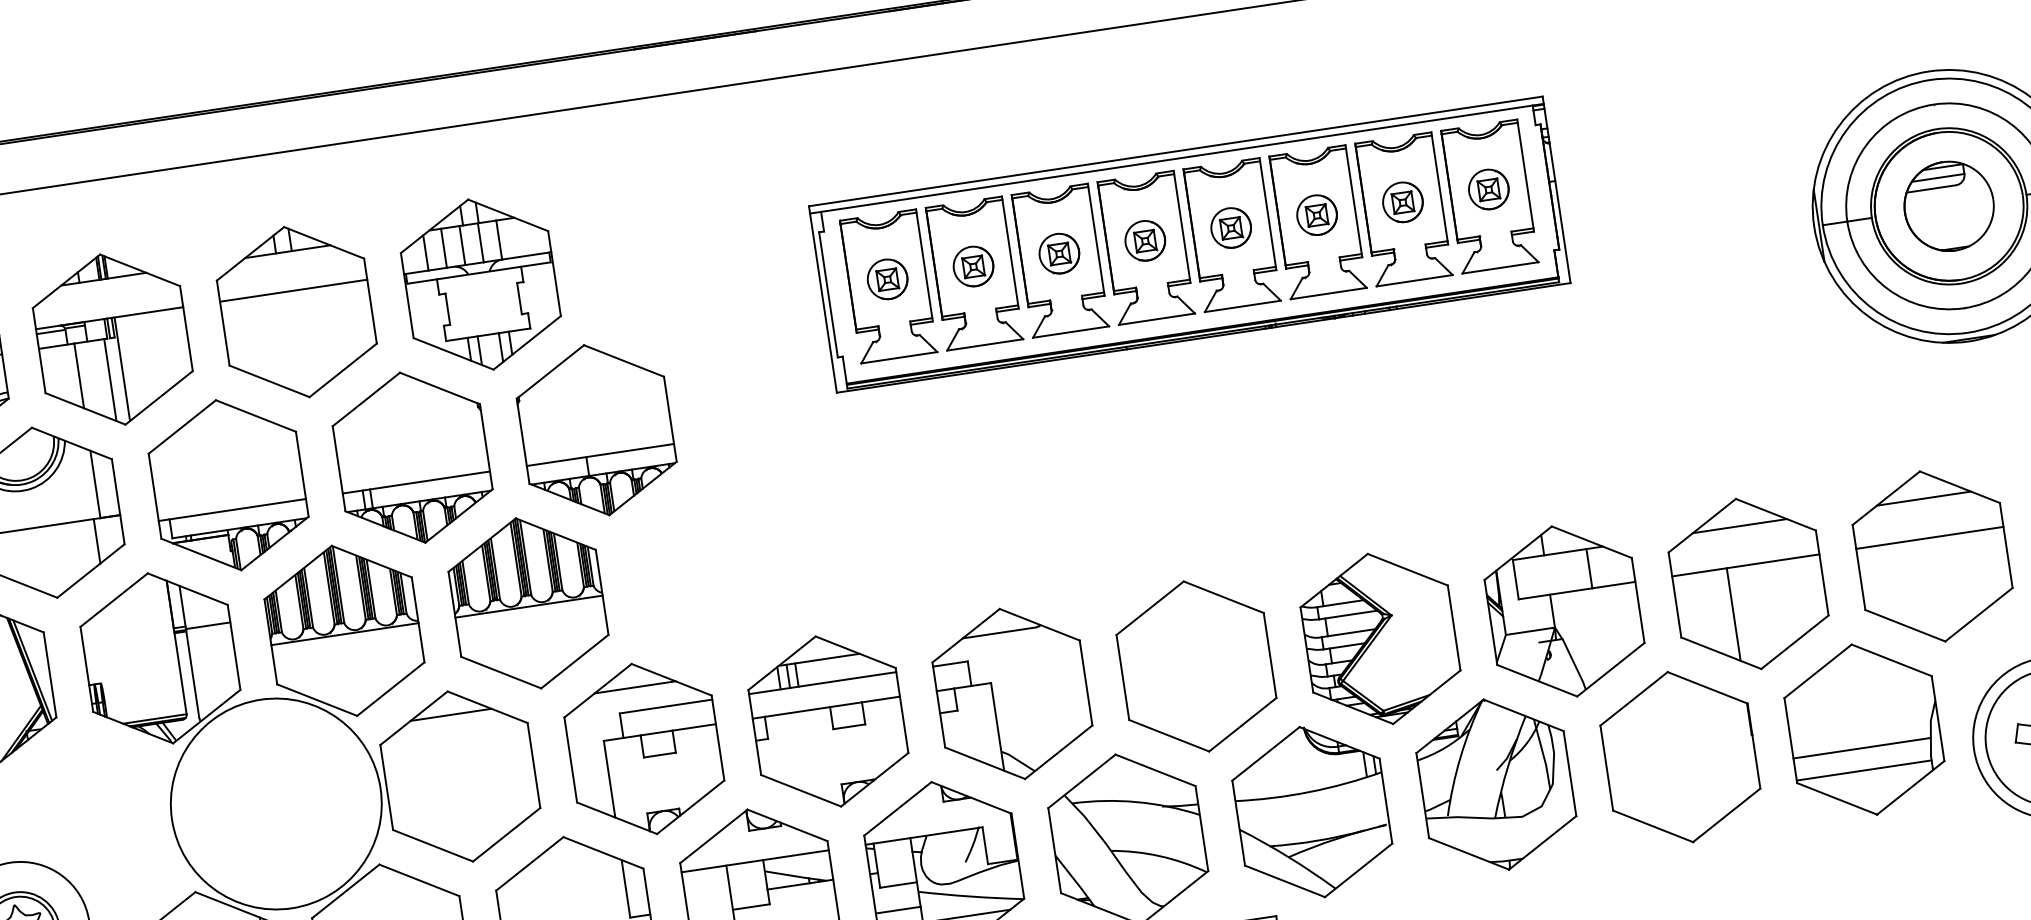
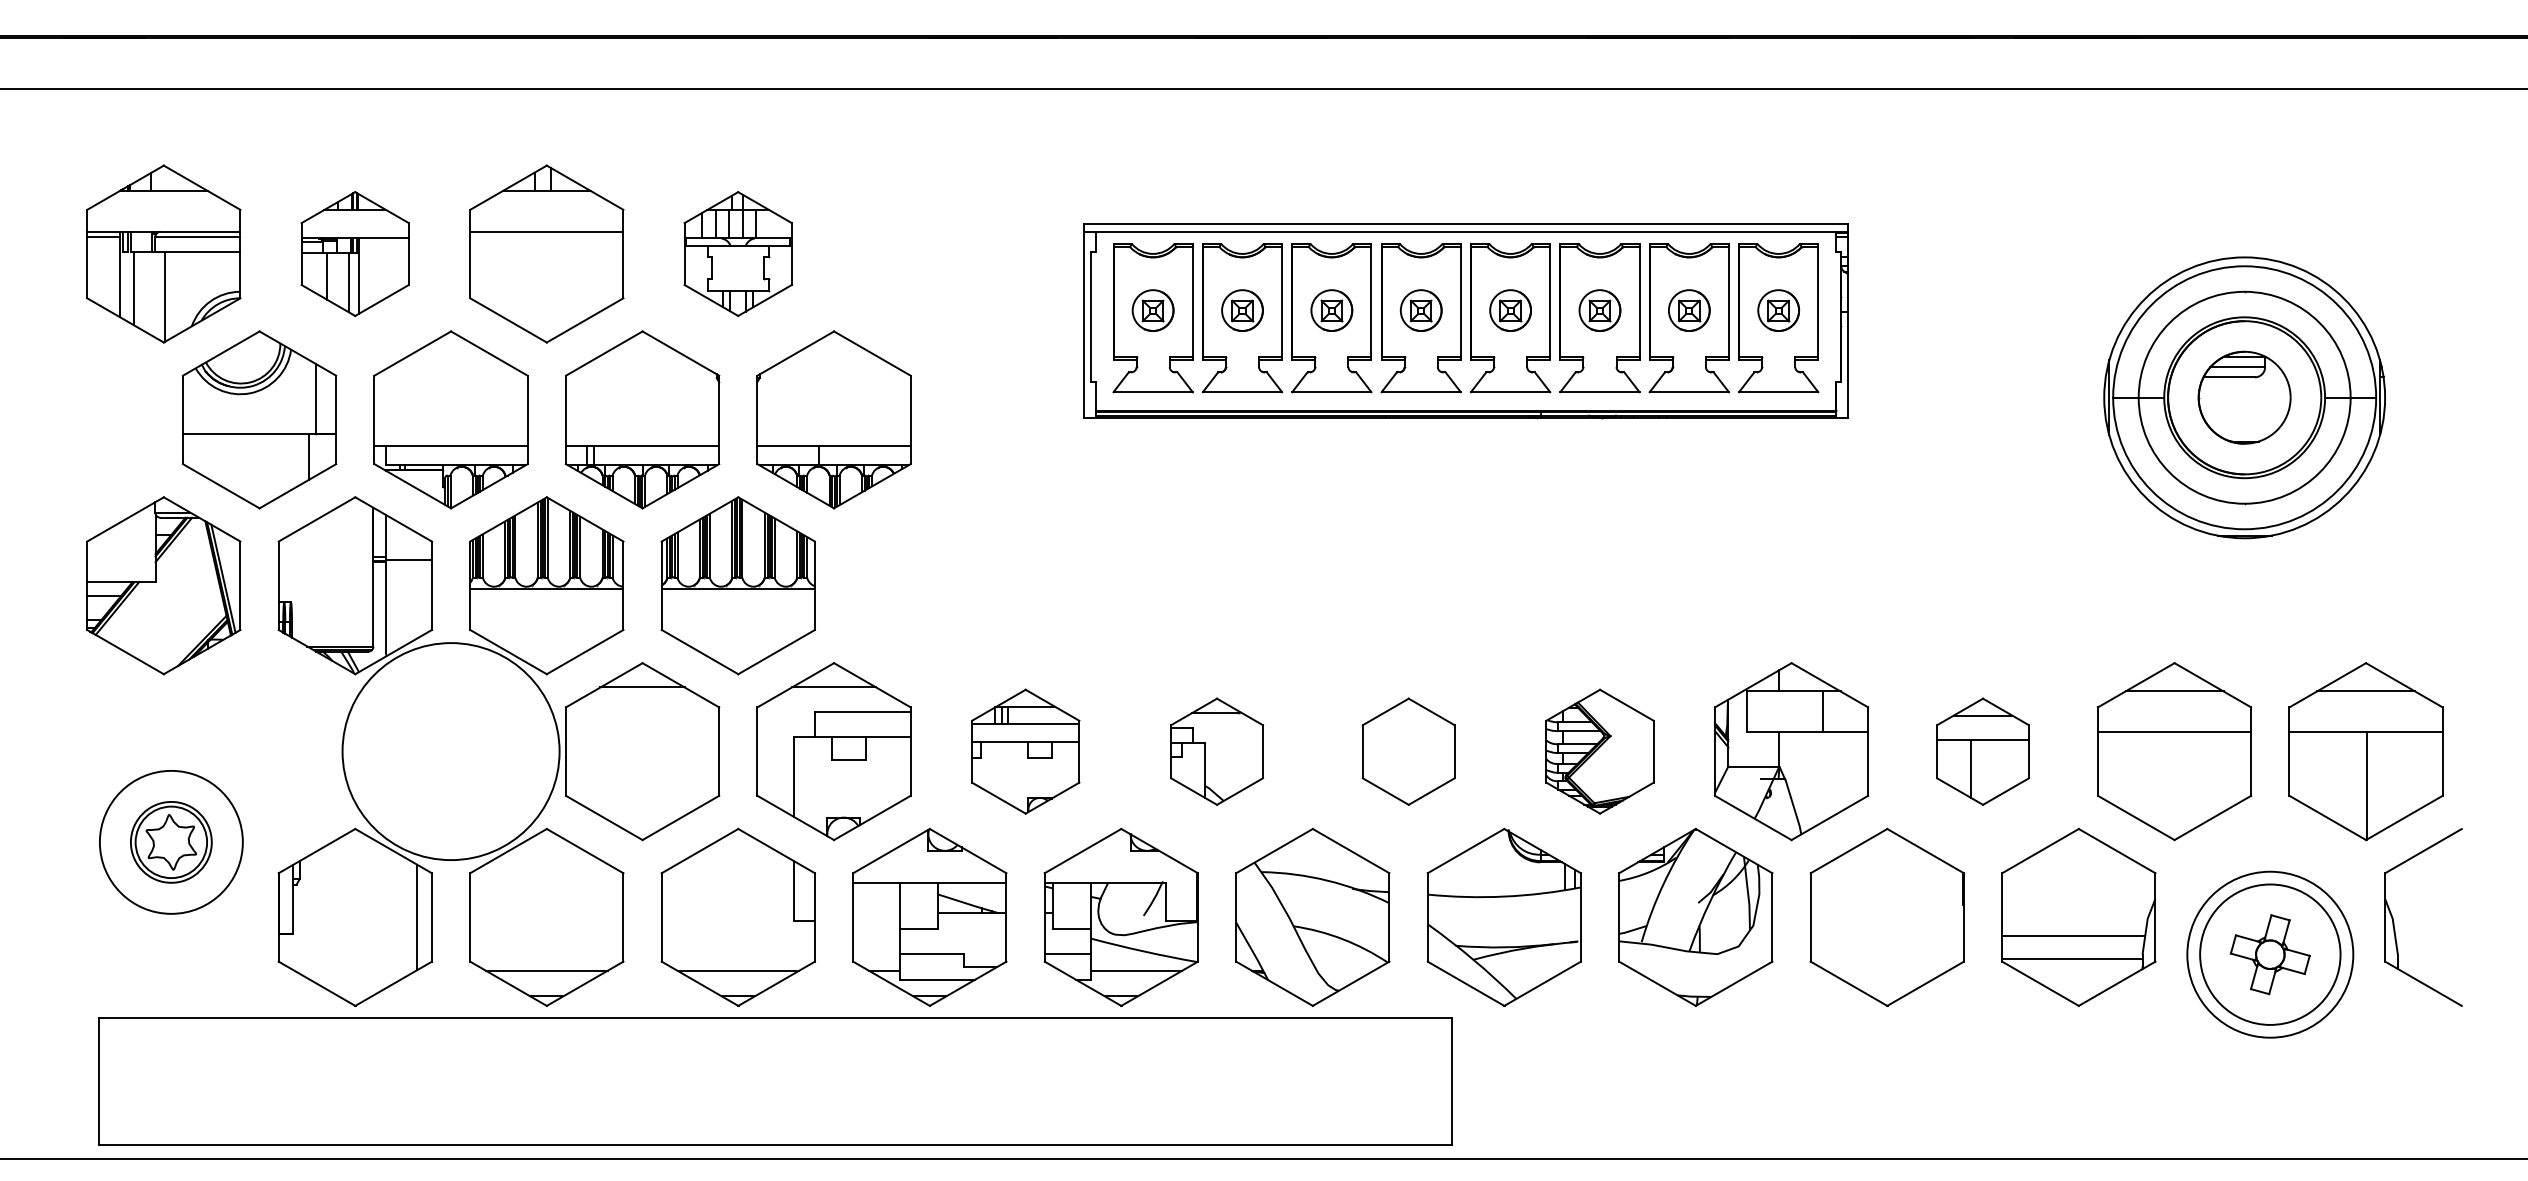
part: (480, 284) -> (737, 253), size x0.7
part: (111, 339) -> (354, 253), size x0.7
part: (1748, 583) -> (1982, 751), size x0.6
part: (1379, 638) -> (1599, 751), size x0.7
part: (1196, 666) -> (1408, 751), size x0.6
part: (1011, 693) -> (1216, 751), size x0.6
part: (828, 721) -> (1025, 751), size x0.7

